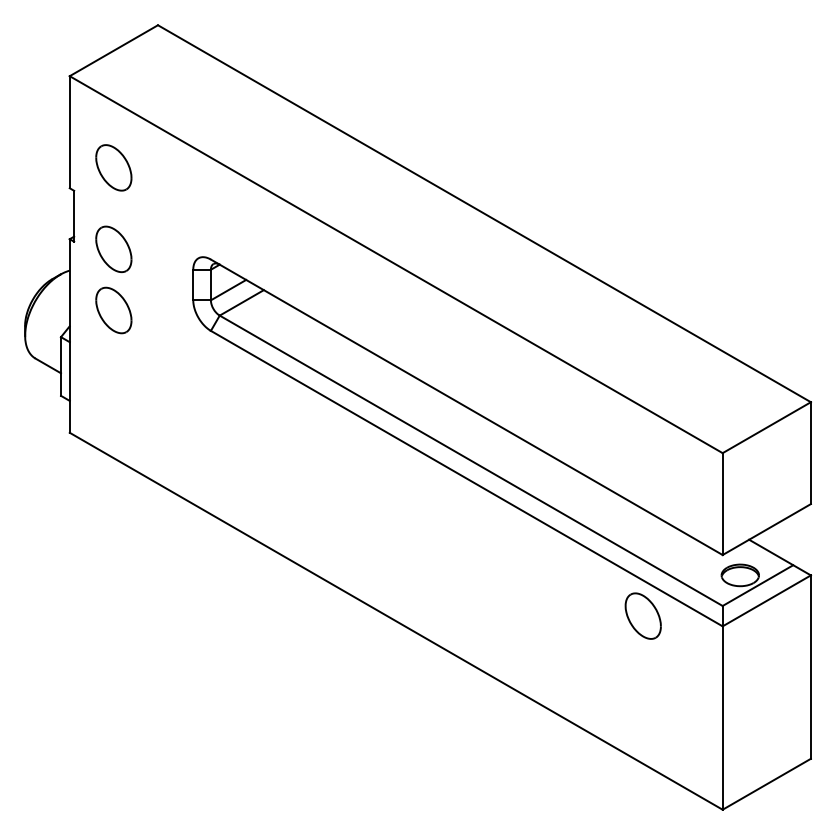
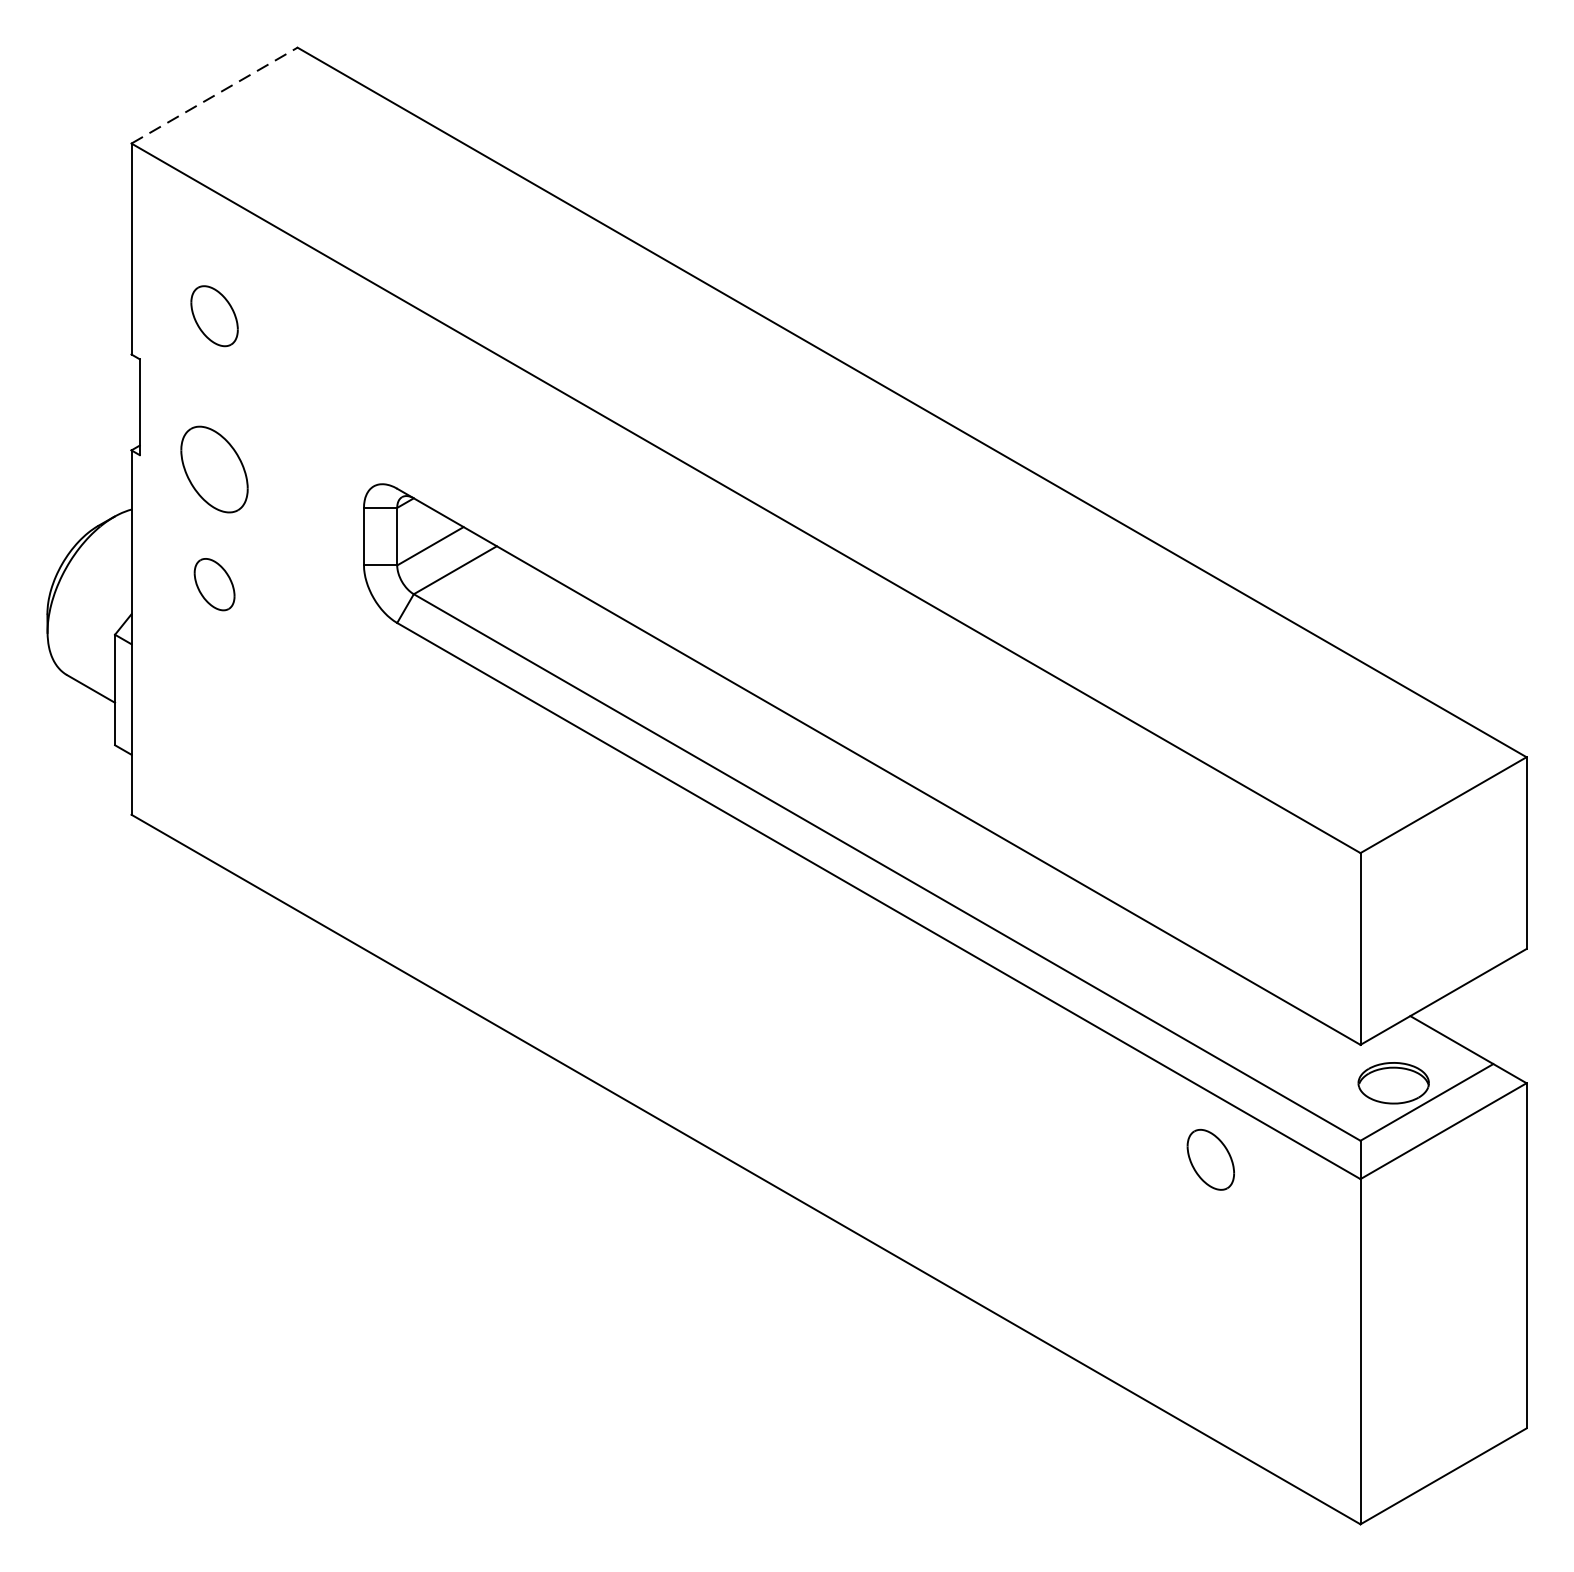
line: (113, 50) -> (213, 95), solid -> dashed
part: (113, 167) -> (213, 315), size x0.7
part: (113, 310) -> (213, 584), size x0.6
part: (642, 615) -> (1209, 1158), size x0.7

